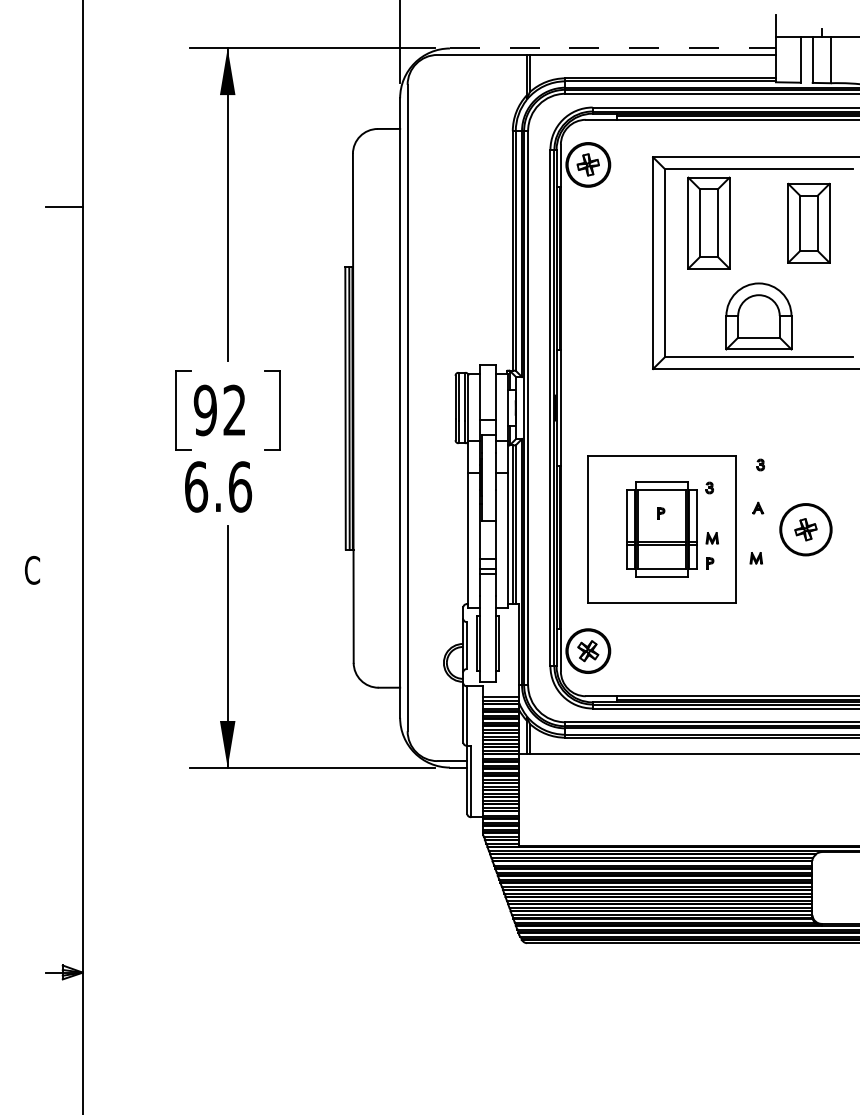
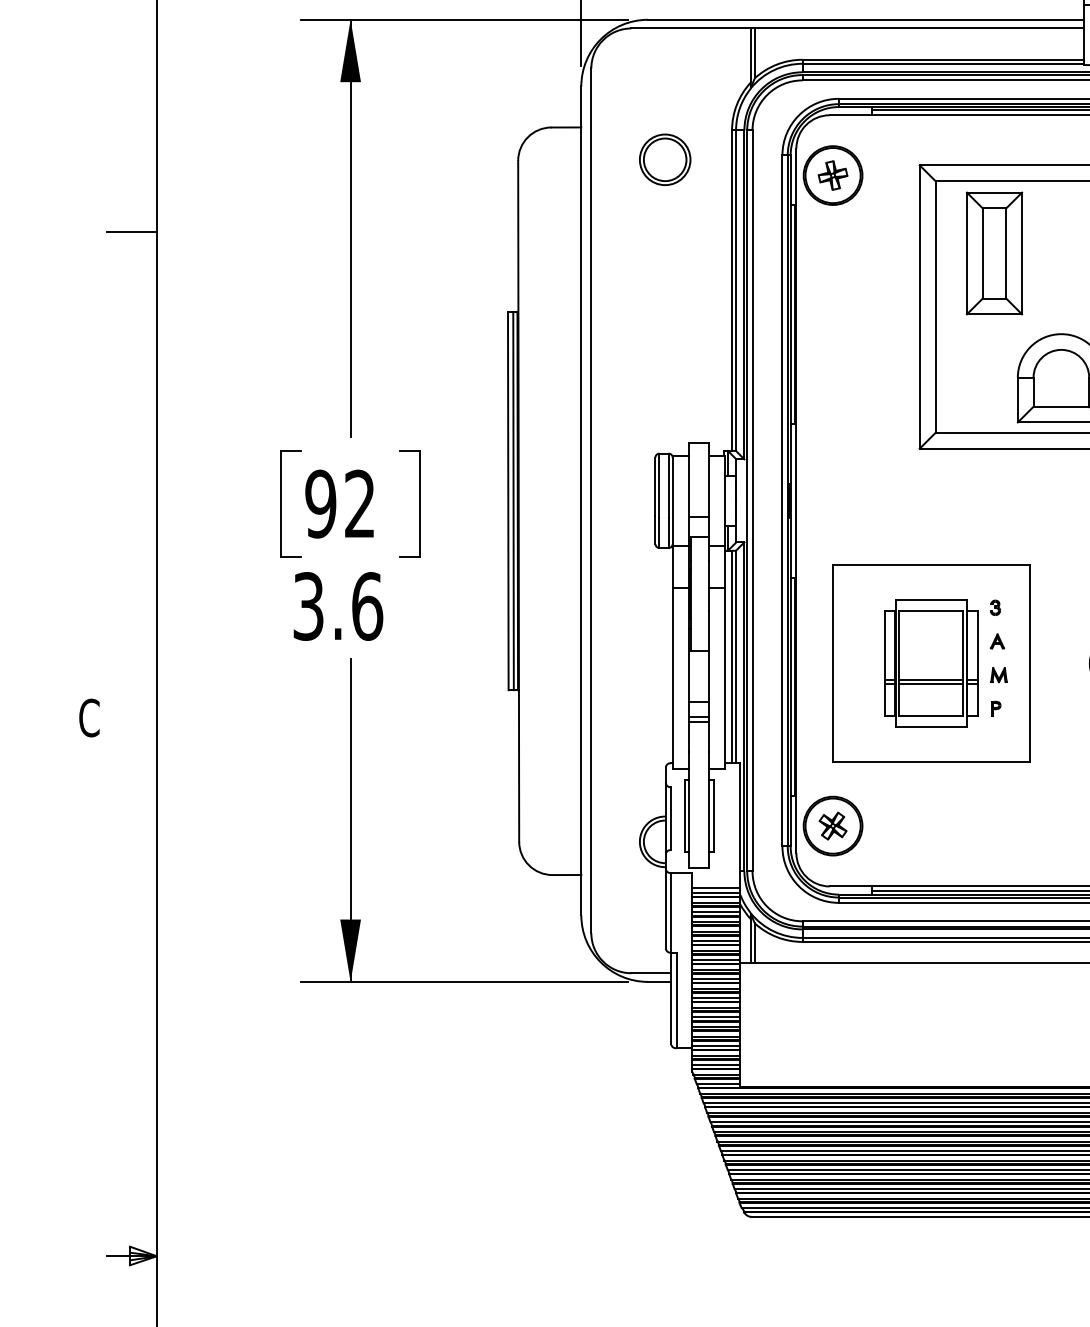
line: (612, 48) -> (865, 19), dashed -> solid
part: (462, 152) -> (664, 158), added
part: (760, 464) -> (1063, 576), removed
text: (196, 486) -> (308, 605), 6.6 -> 3.6
part: (758, 507) -> (997, 640), moved
part: (661, 513) -> (930, 641), removed
part: (755, 558) -> (1056, 702), removed

